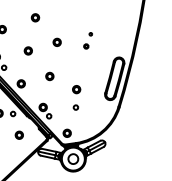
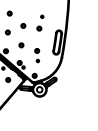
part: (88, 39) -> (40, 22), size x1.67

